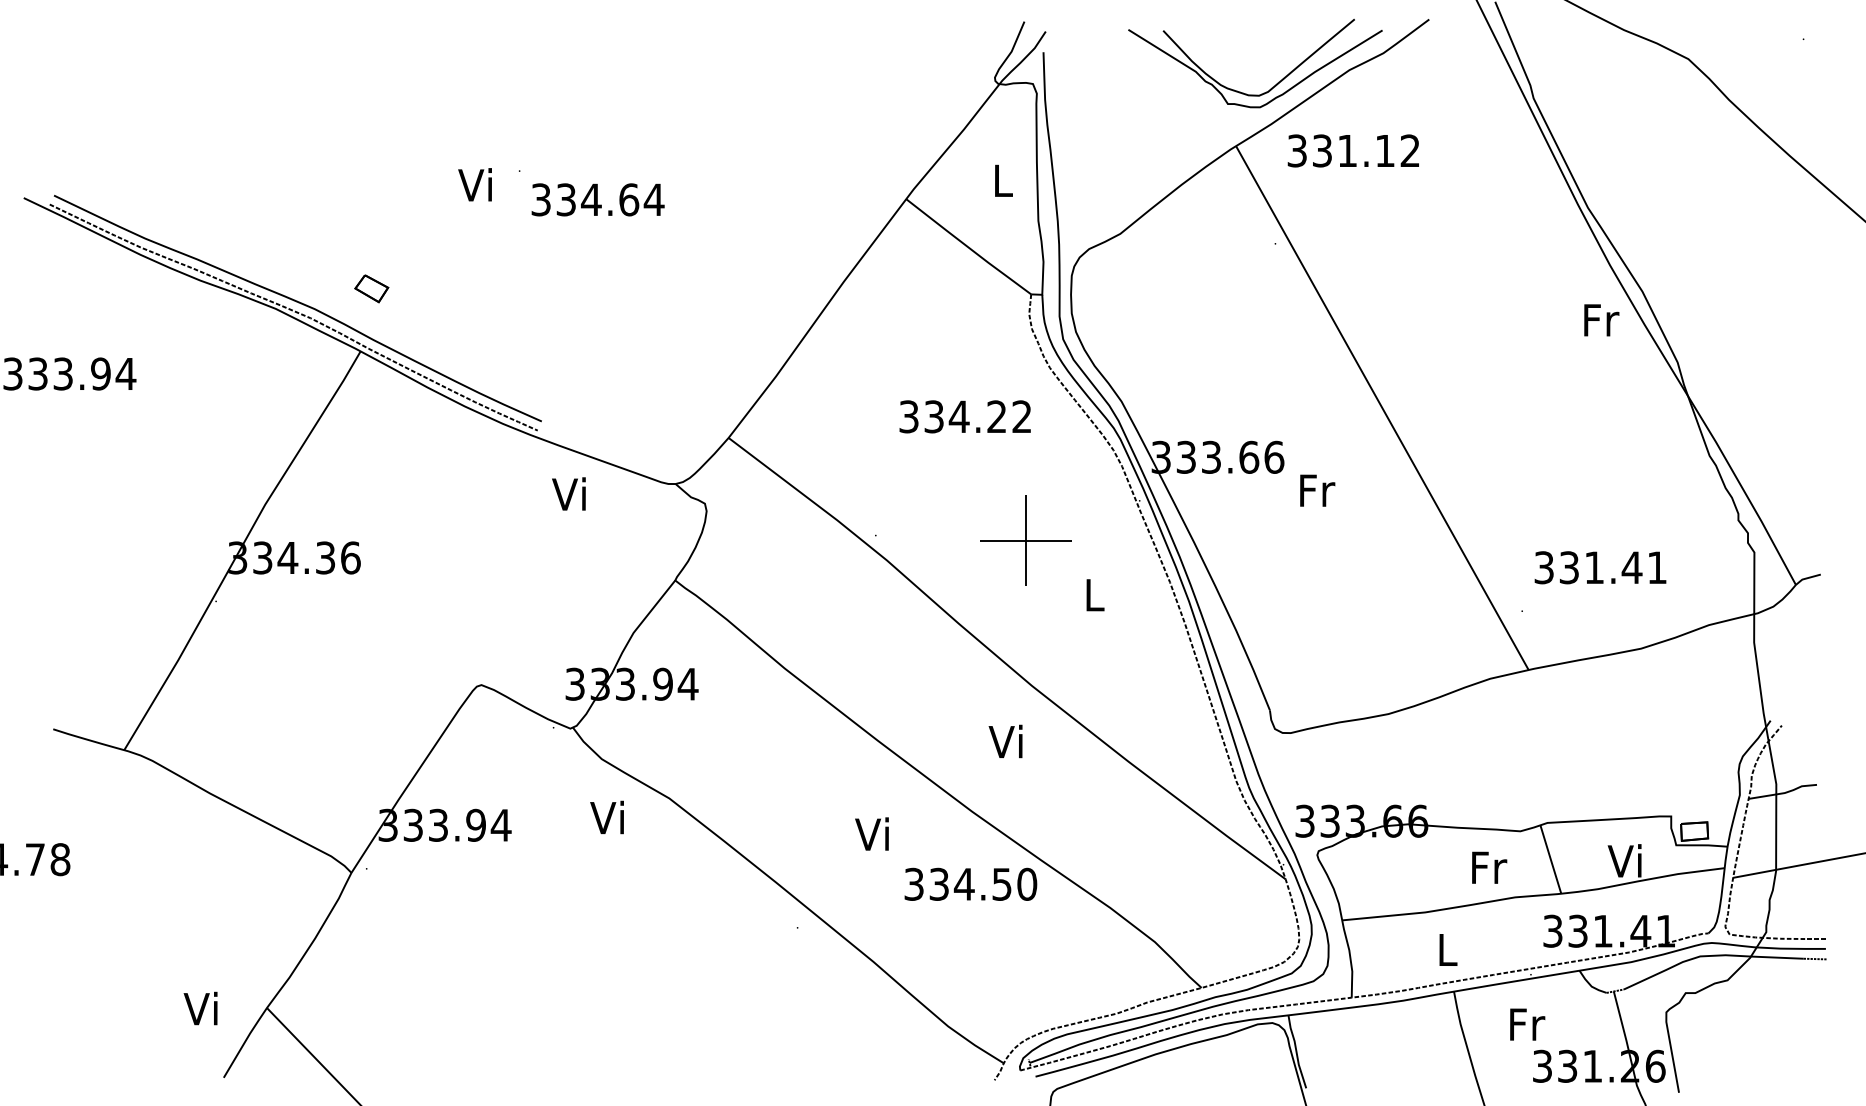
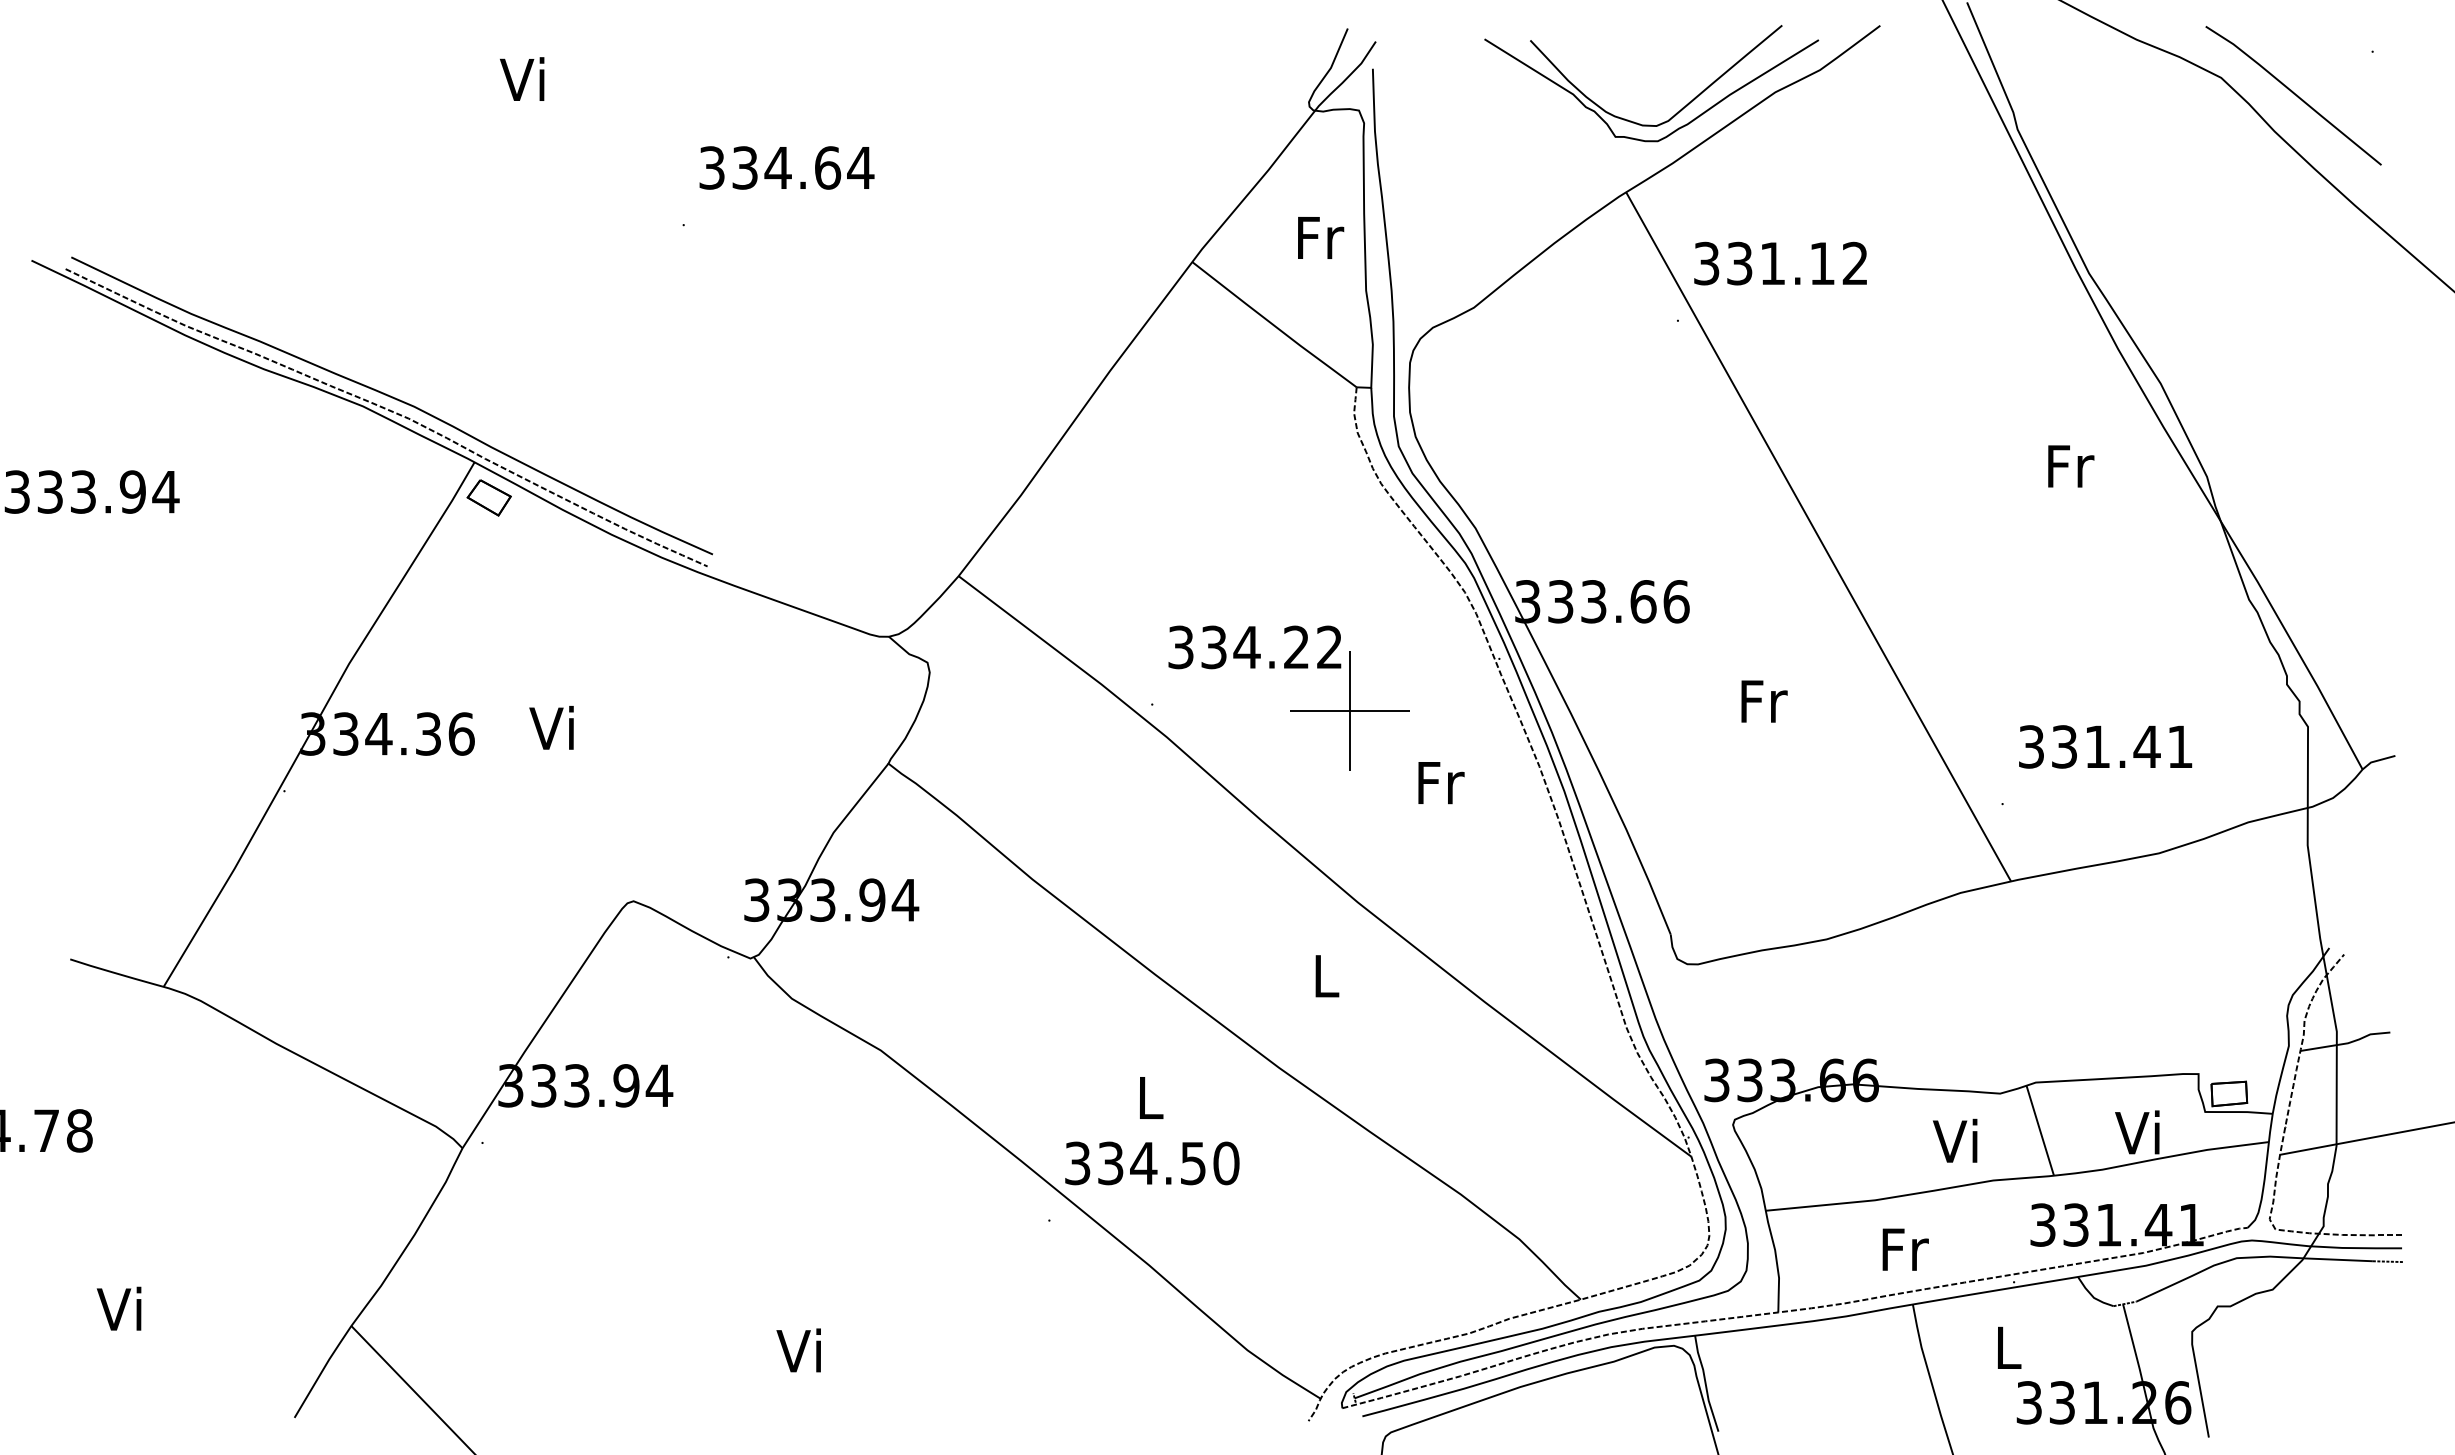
curve: (1743, 71) -> (2293, 94), added
text: (1353, 150) -> (1780, 263), moved
text: (1004, 180) -> (1321, 237), L -> Fr
text: (475, 184) -> (522, 78), moved
text: (597, 199) -> (786, 167), moved
part: (371, 288) -> (488, 497), moved
text: (1601, 320) -> (2071, 466), moved
text: (964, 416) -> (1254, 647), moved
text: (1317, 490) -> (1764, 701), moved
text: (568, 493) -> (551, 727), moved
text: (1095, 595) -> (1441, 783), L -> Fr
text: (1005, 741) -> (1322, 975), Vi -> L
text: (606, 817) -> (798, 1350), moved
text: (872, 834) -> (1147, 1097), Vi -> L
text: (1487, 866) -> (1957, 1140), Fr -> Vi
text: (971, 884) -> (1152, 1163), moved
text: (1448, 949) -> (1905, 1249), L -> Fr
text: (200, 1008) -> (118, 1308), moved
text: (1527, 1024) -> (2009, 1347), Fr -> L

